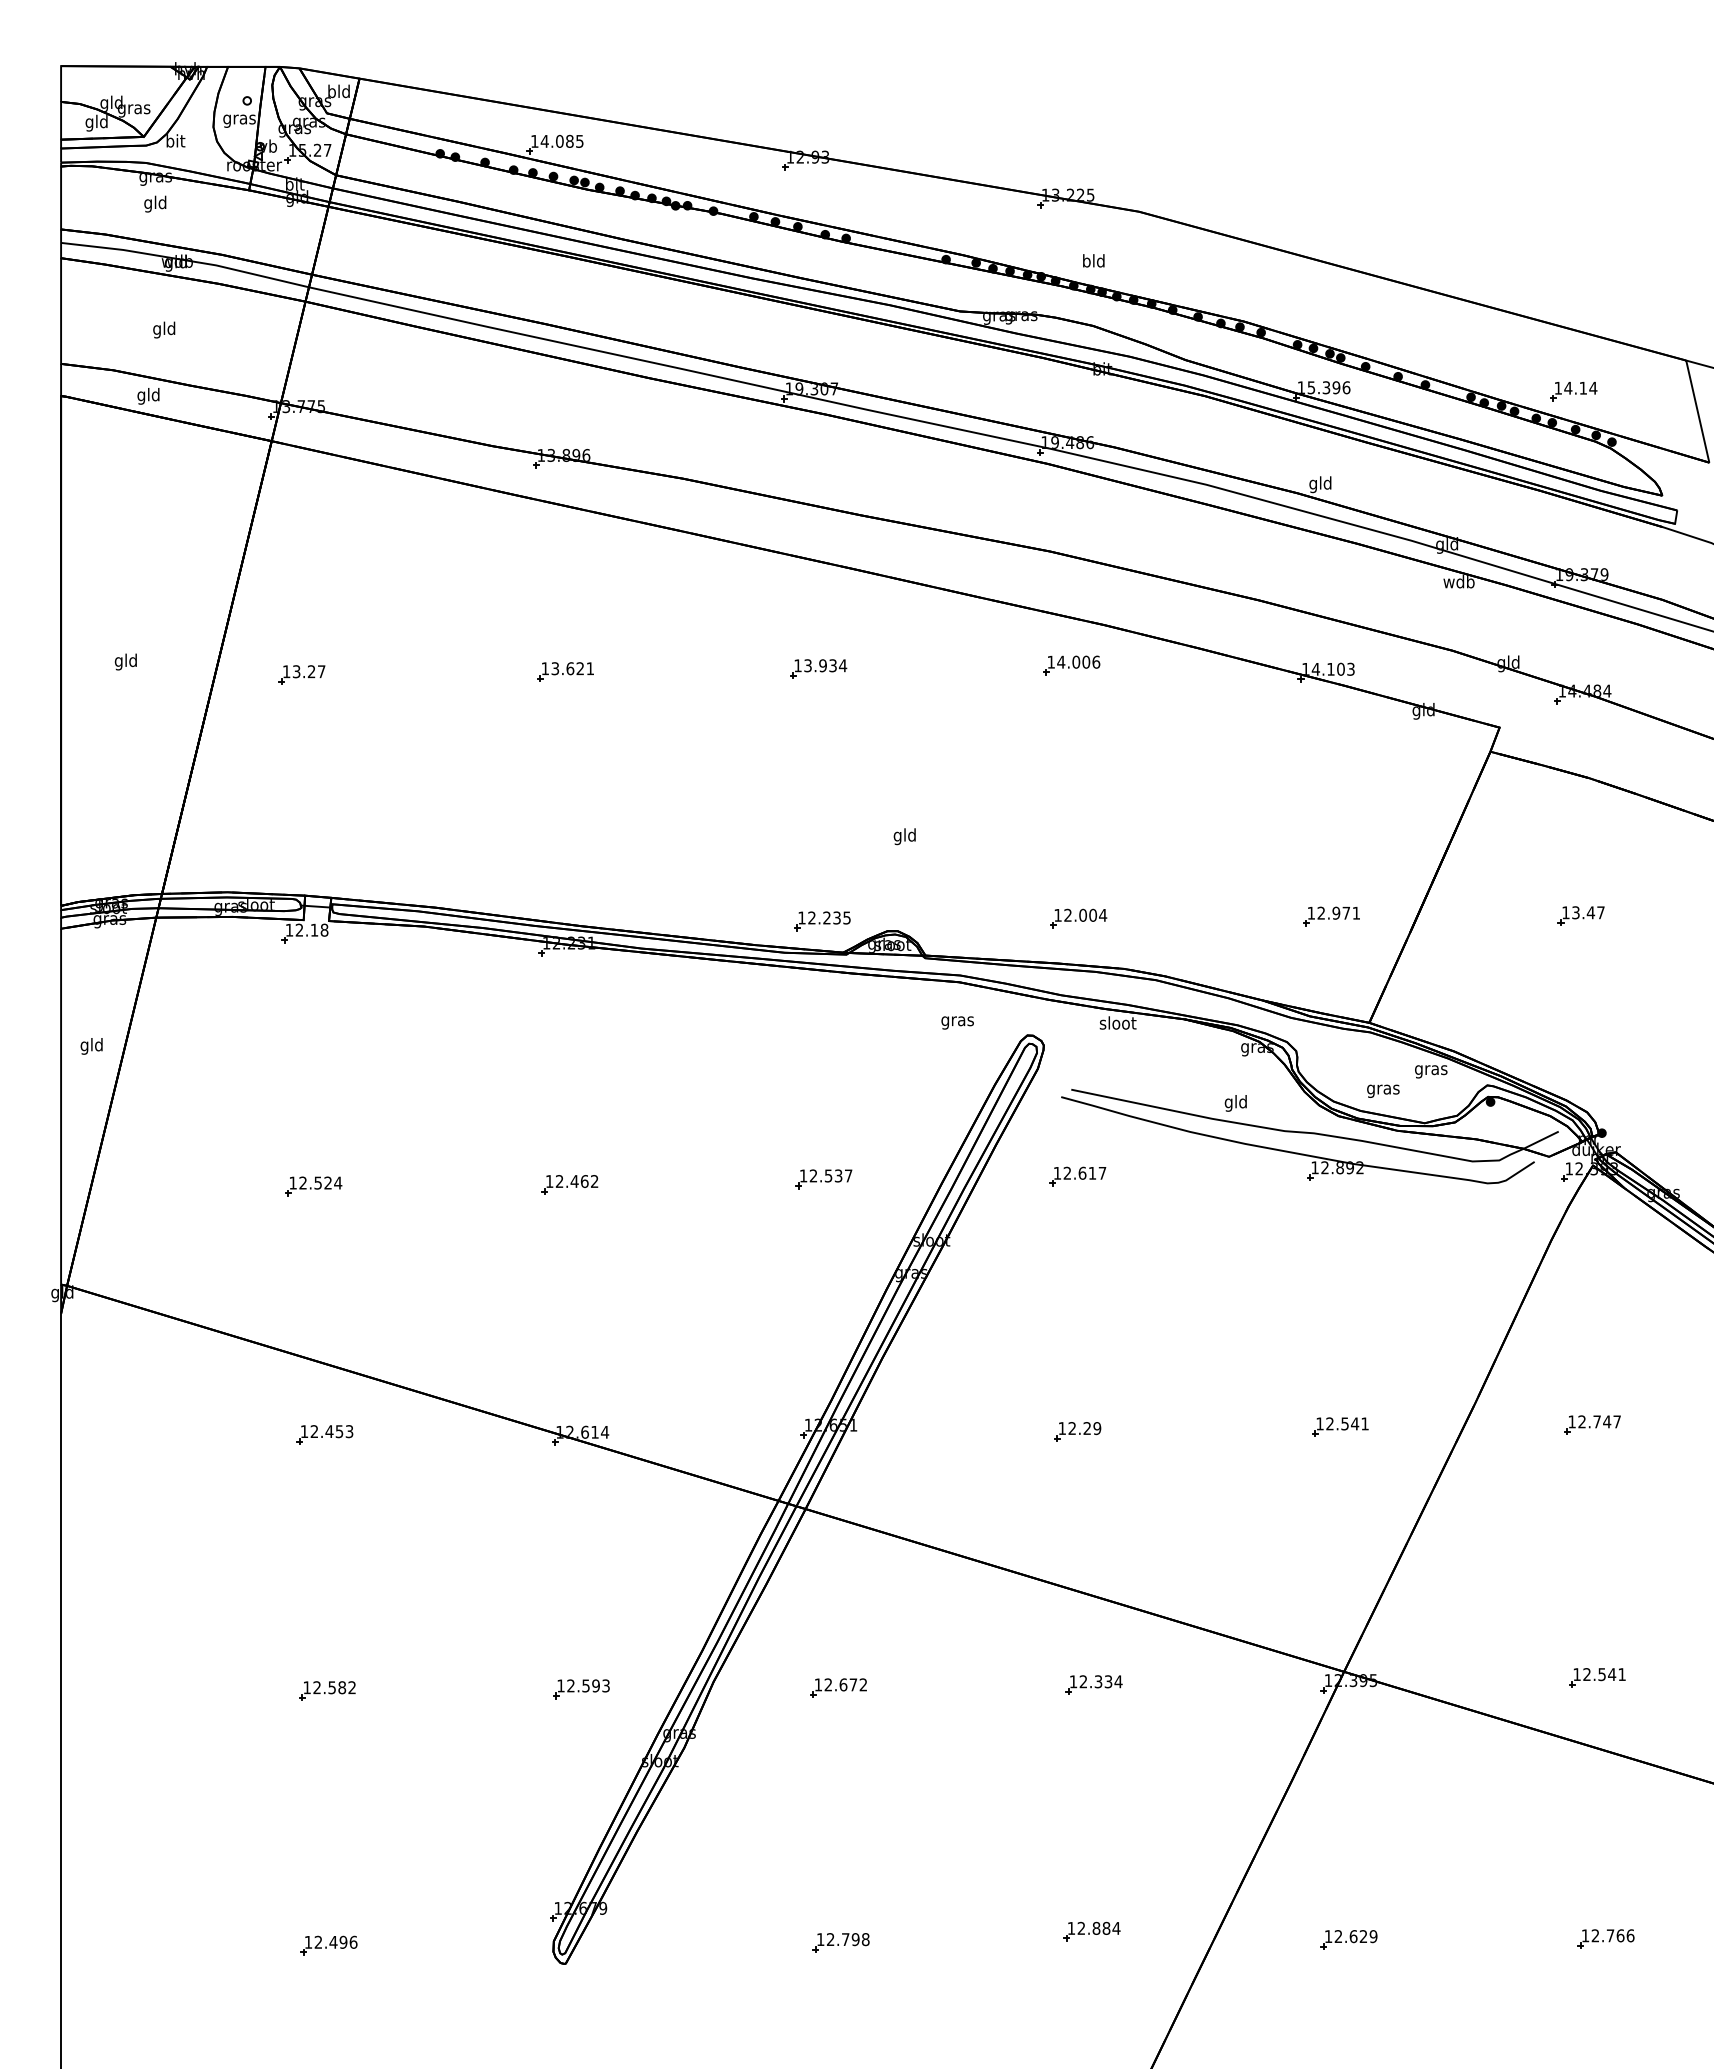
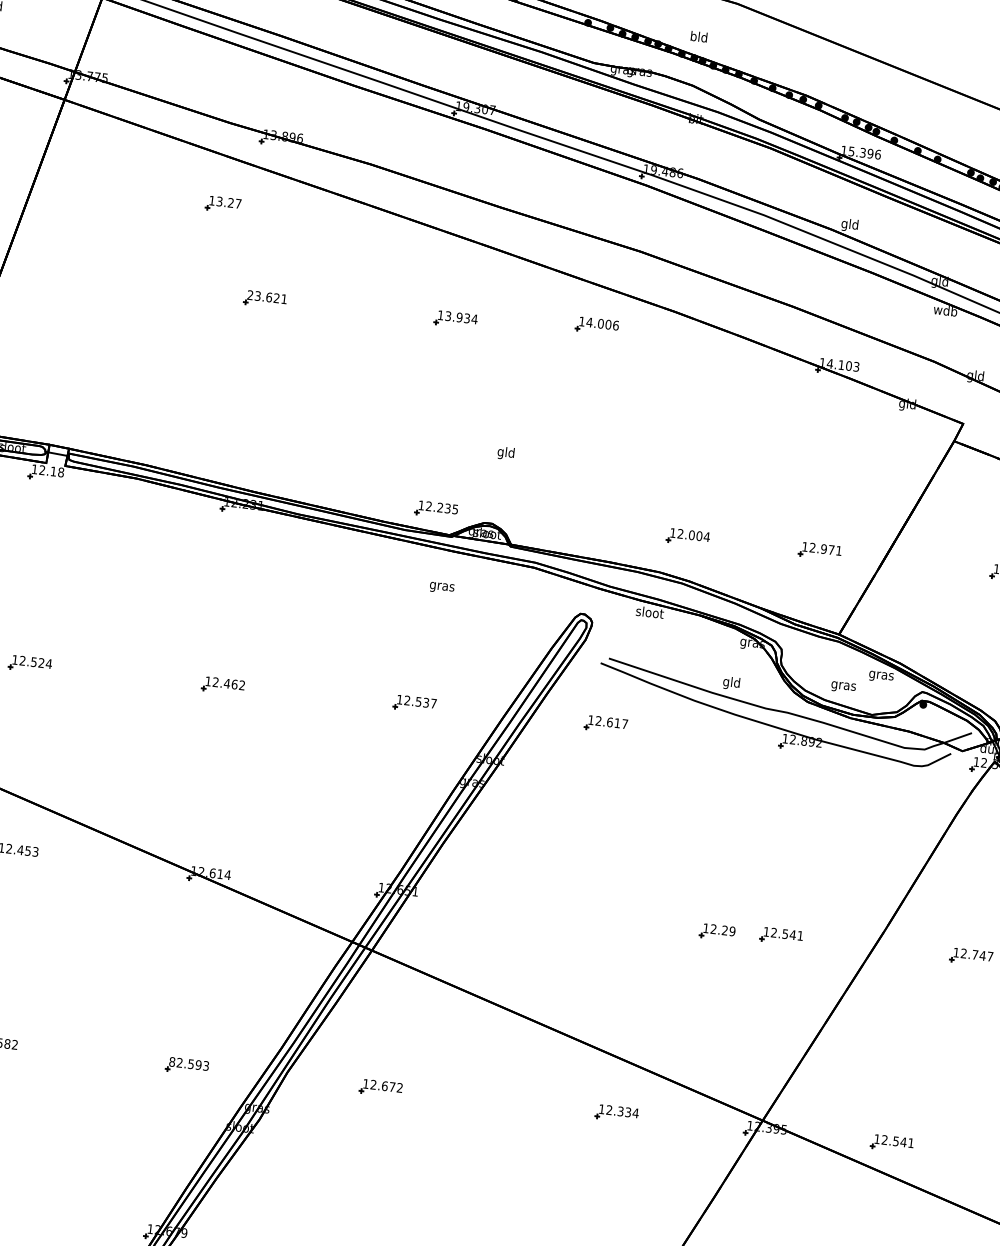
part: (1071, 665) -> (597, 325), moved
text: (544, 668) -> (249, 295), 13.621 -> 23.621
part: (301, 674) -> (223, 204), moved
part: (1078, 918) -> (688, 537), moved
text: (957, 1022) -> (441, 587), moved
part: (1077, 1431) -> (717, 931), moved
part: (1597, 1677) -> (892, 1143), moved
part: (1093, 1684) -> (616, 1113), moved
text: (560, 1685) -> (171, 1061), 12.593 -> 82.593

